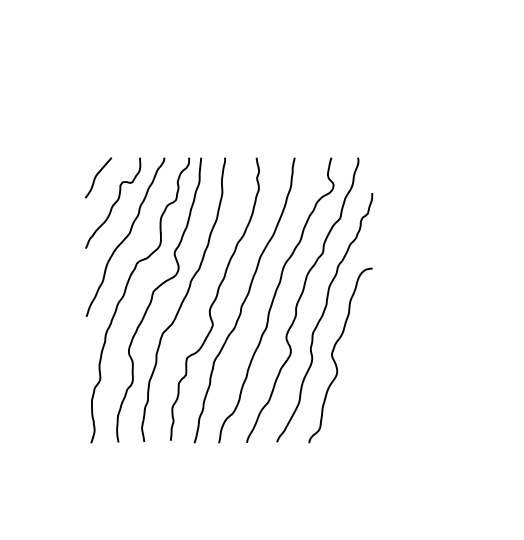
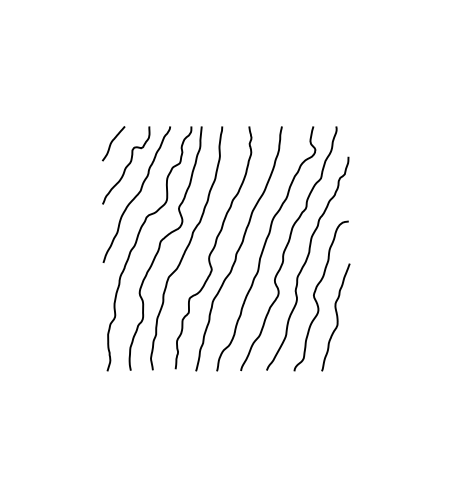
curve: (358, 380) -> (336, 317), added

